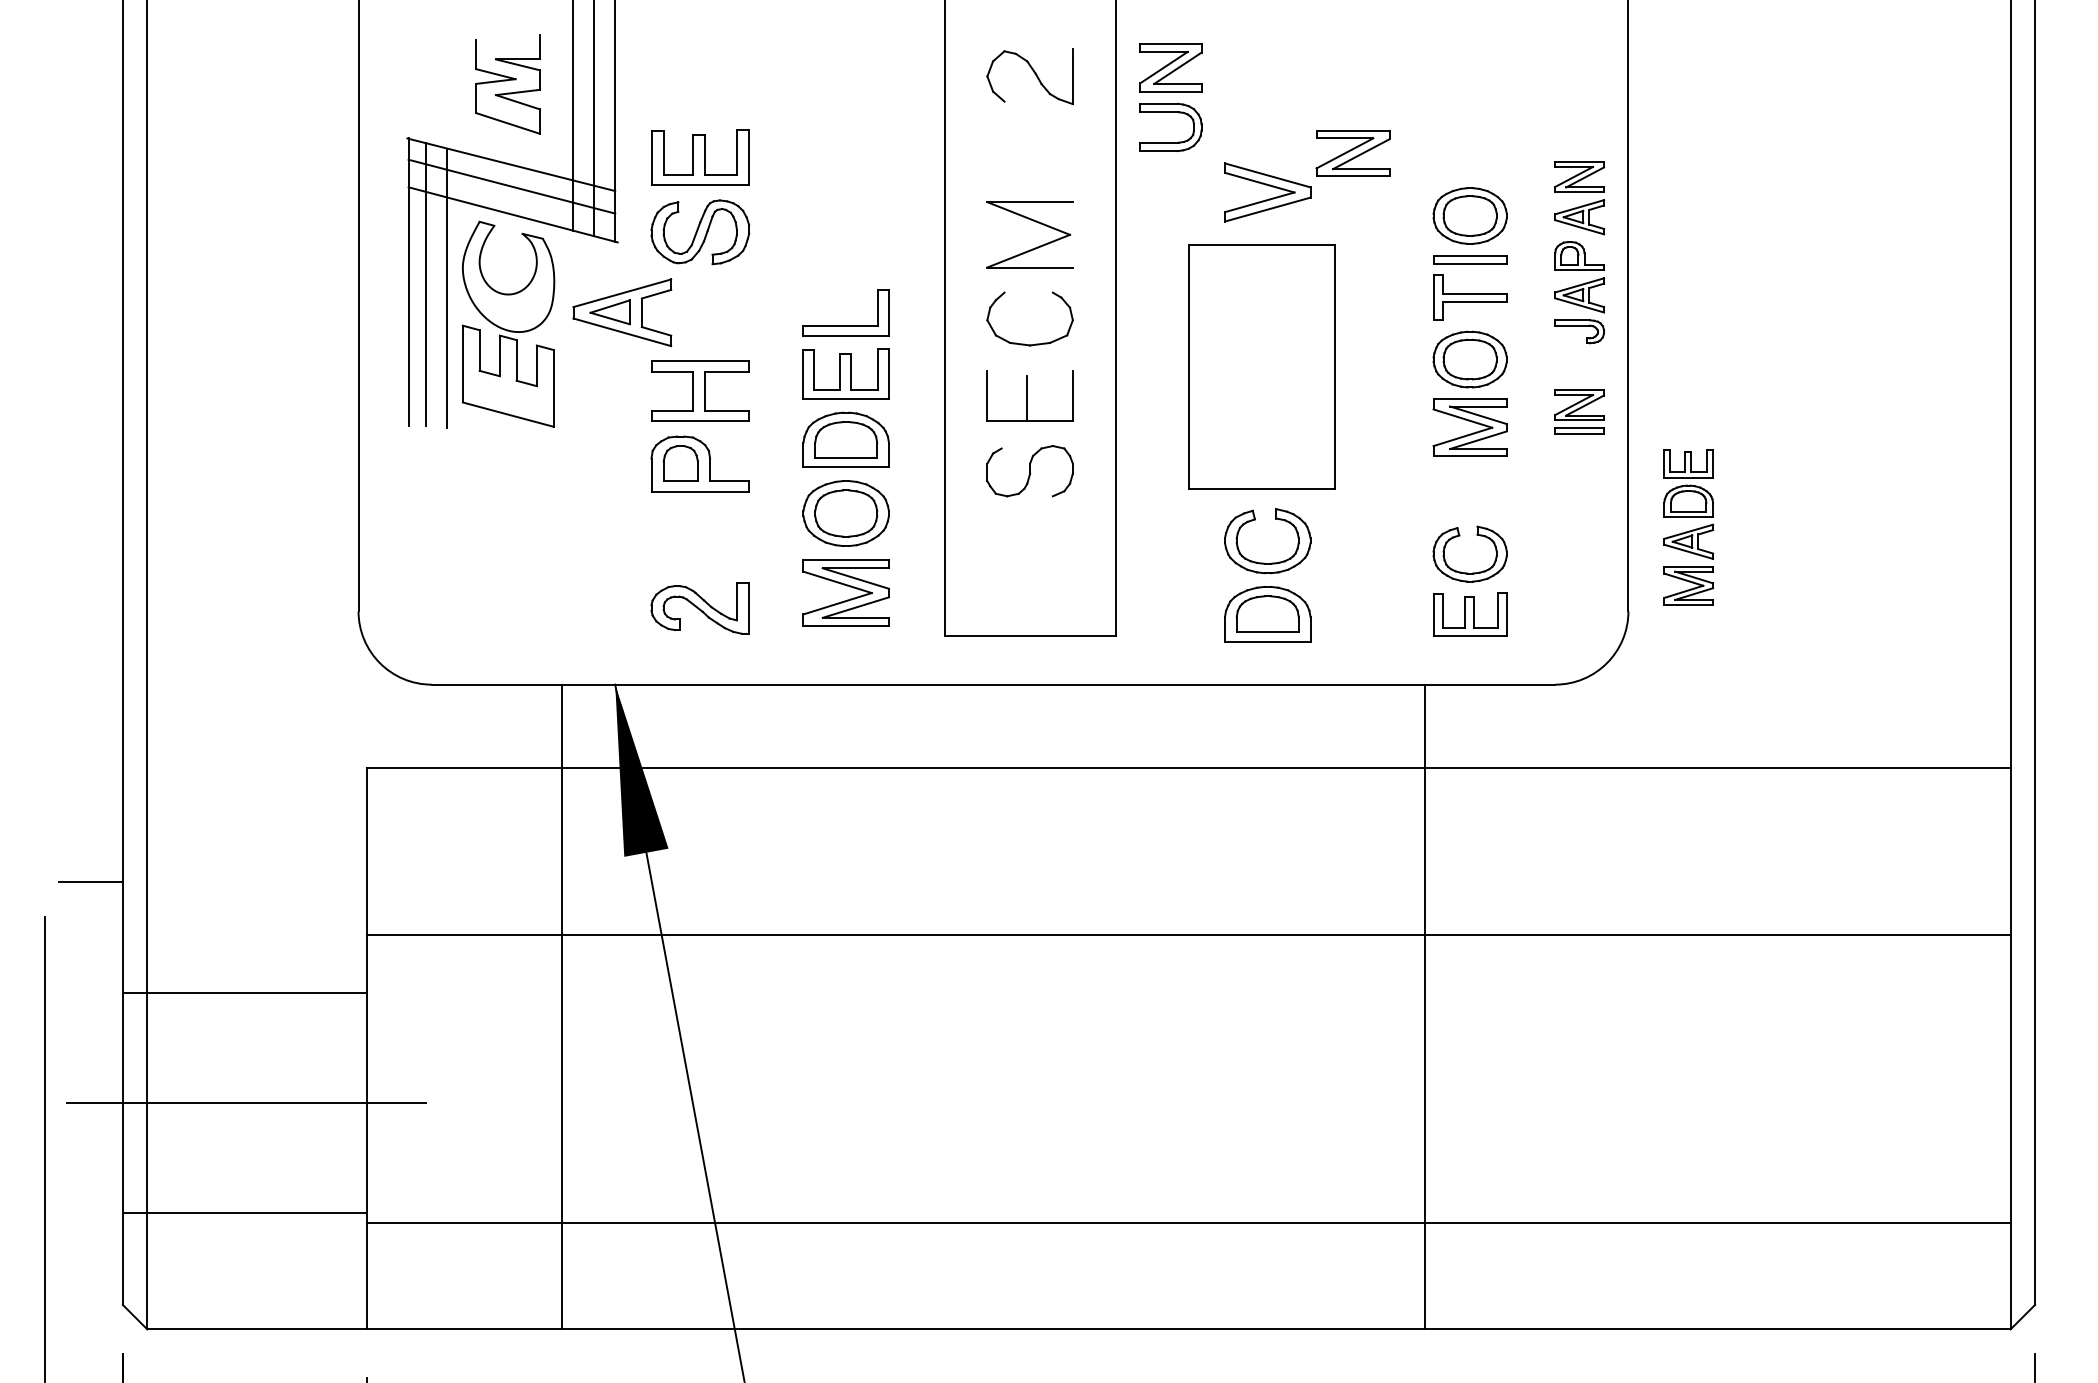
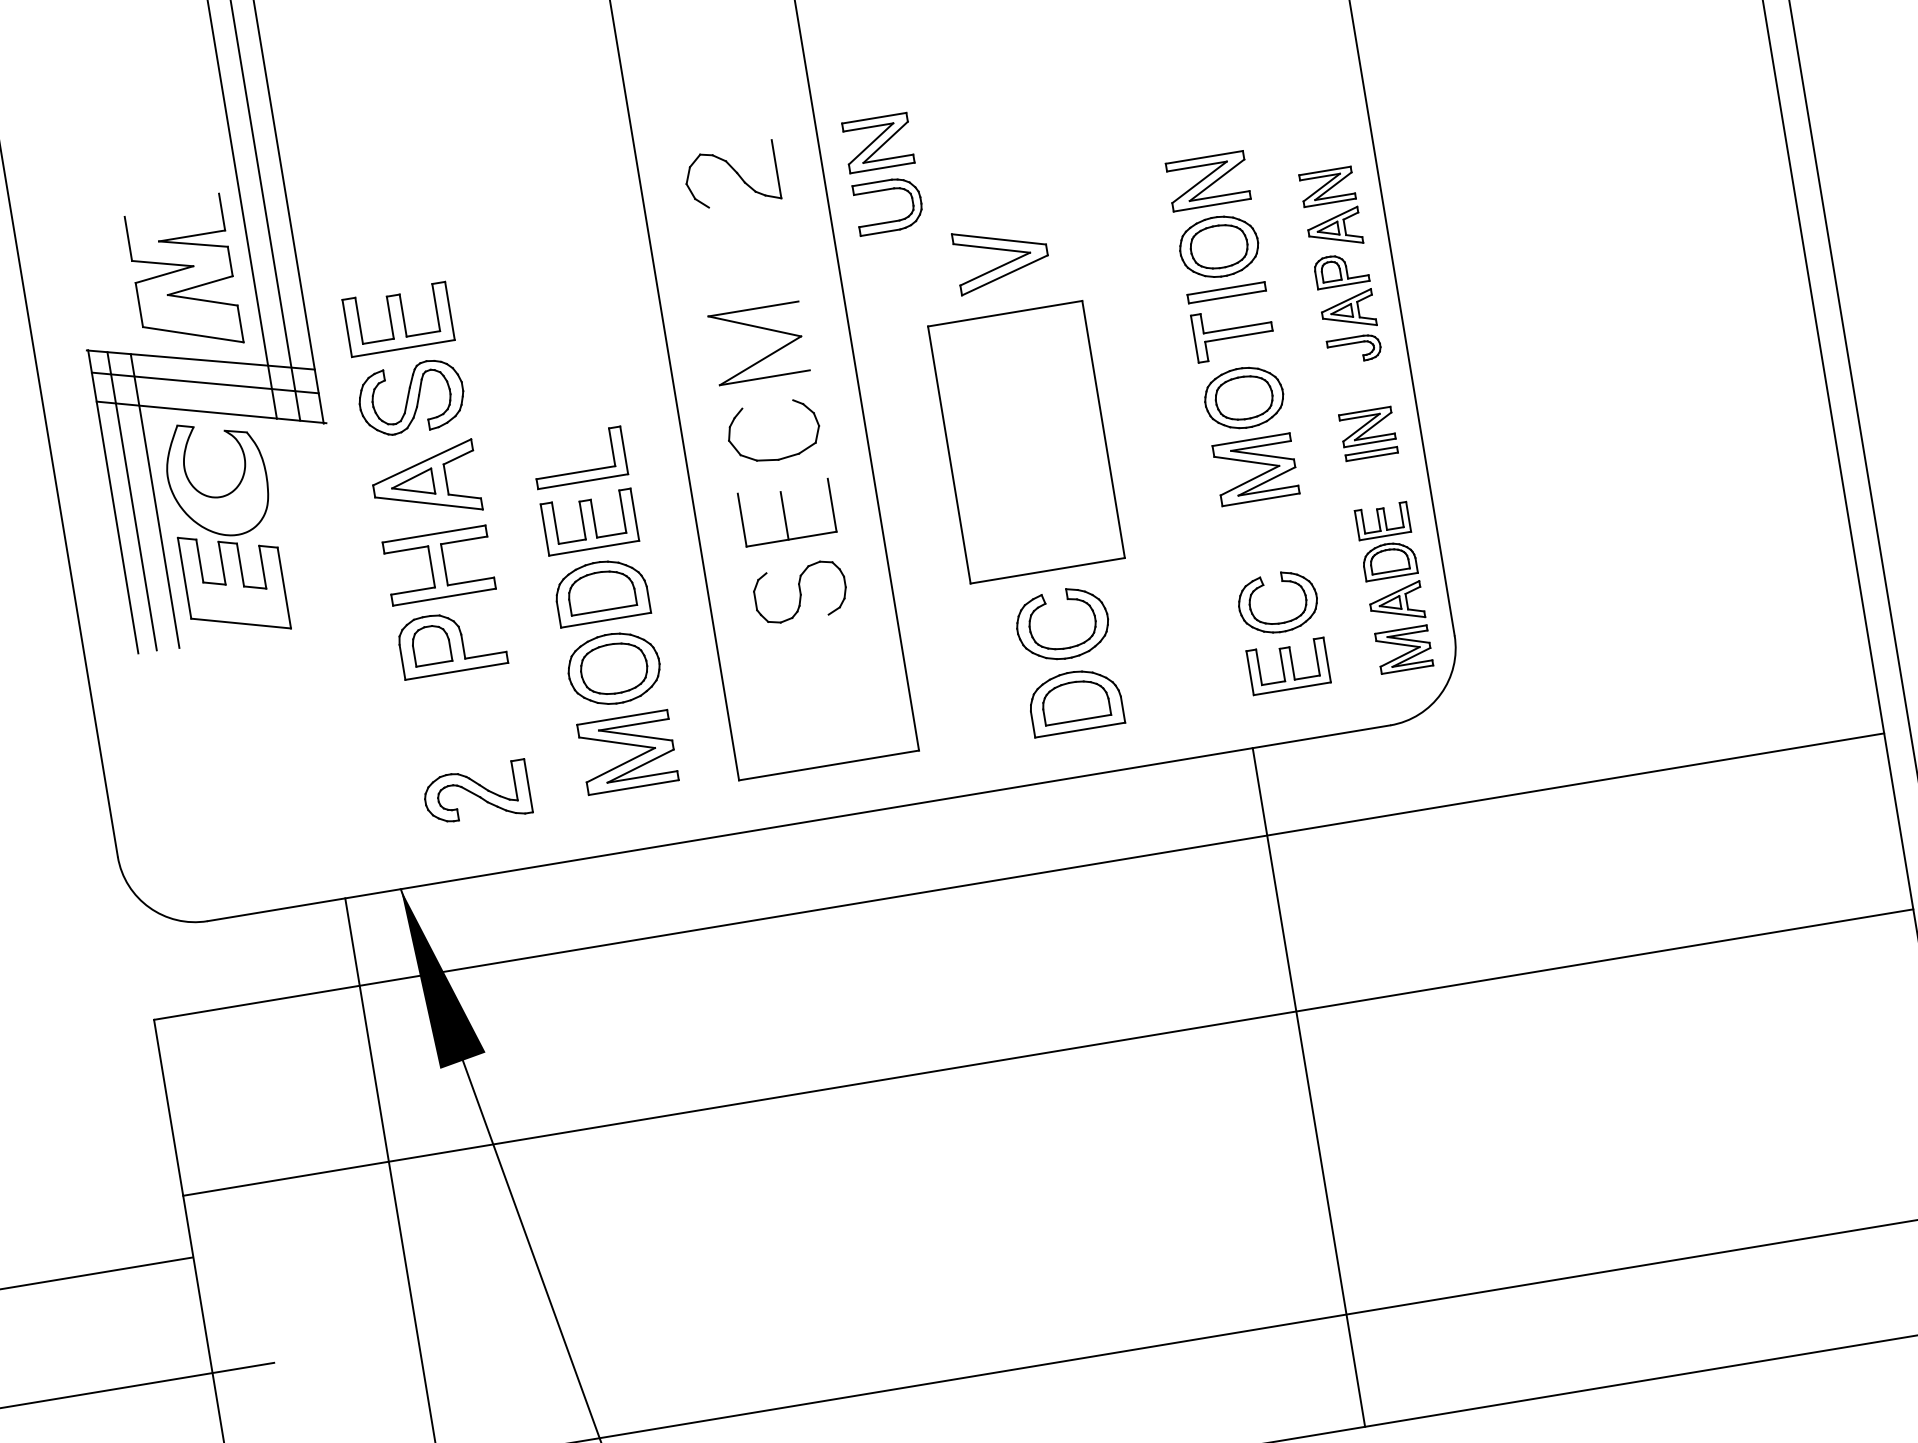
part: (507, 84) -> (182, 276), size x1.43
part: (1352, 153) -> (1207, 181), moved
part: (622, 312) -> (425, 482), moved
part: (1688, 527) -> (1393, 588), moved

